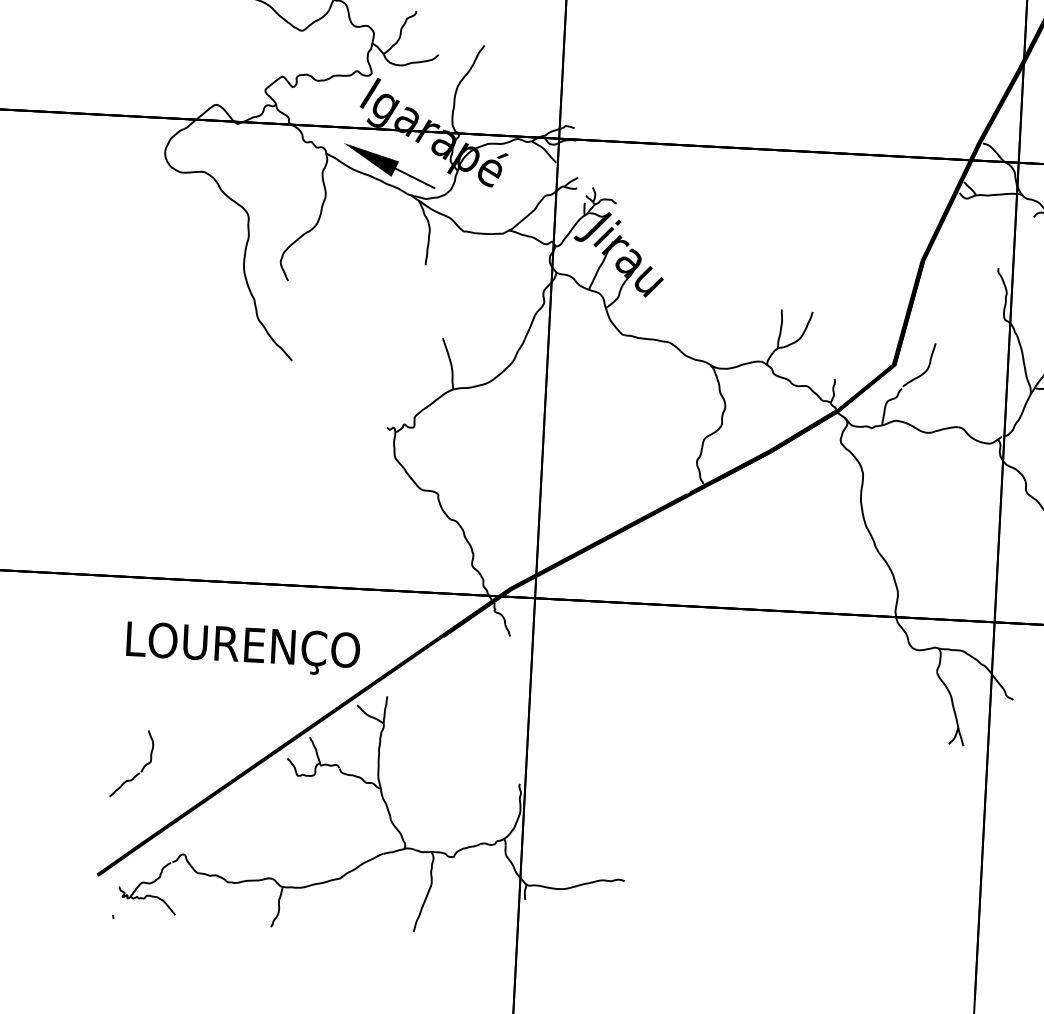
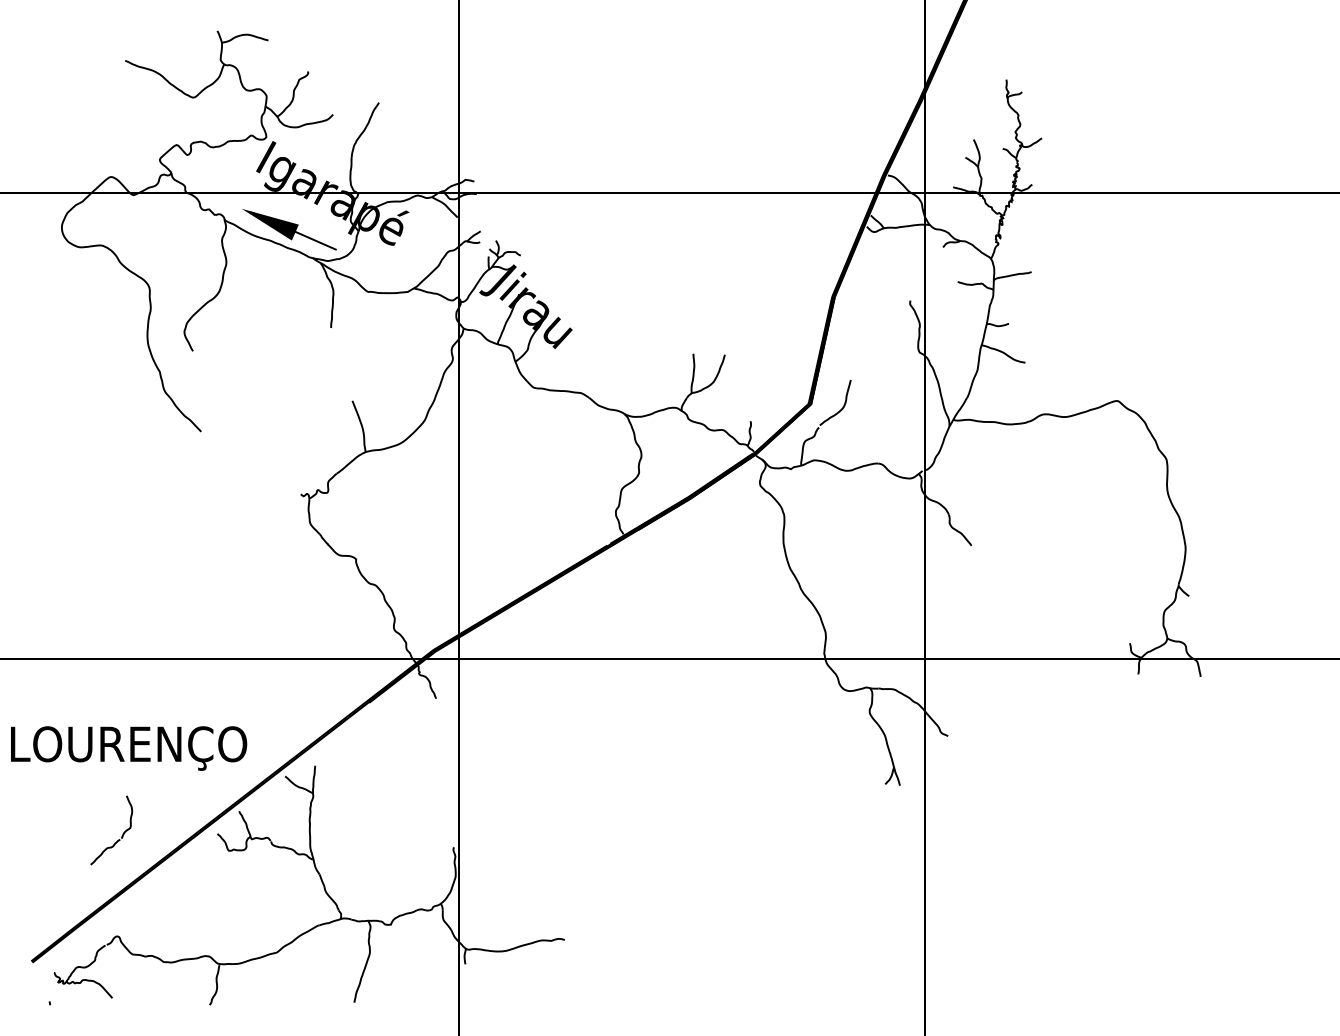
text: (243, 648) -> (129, 748), moved
part: (142, 767) -> (122, 833), moved

